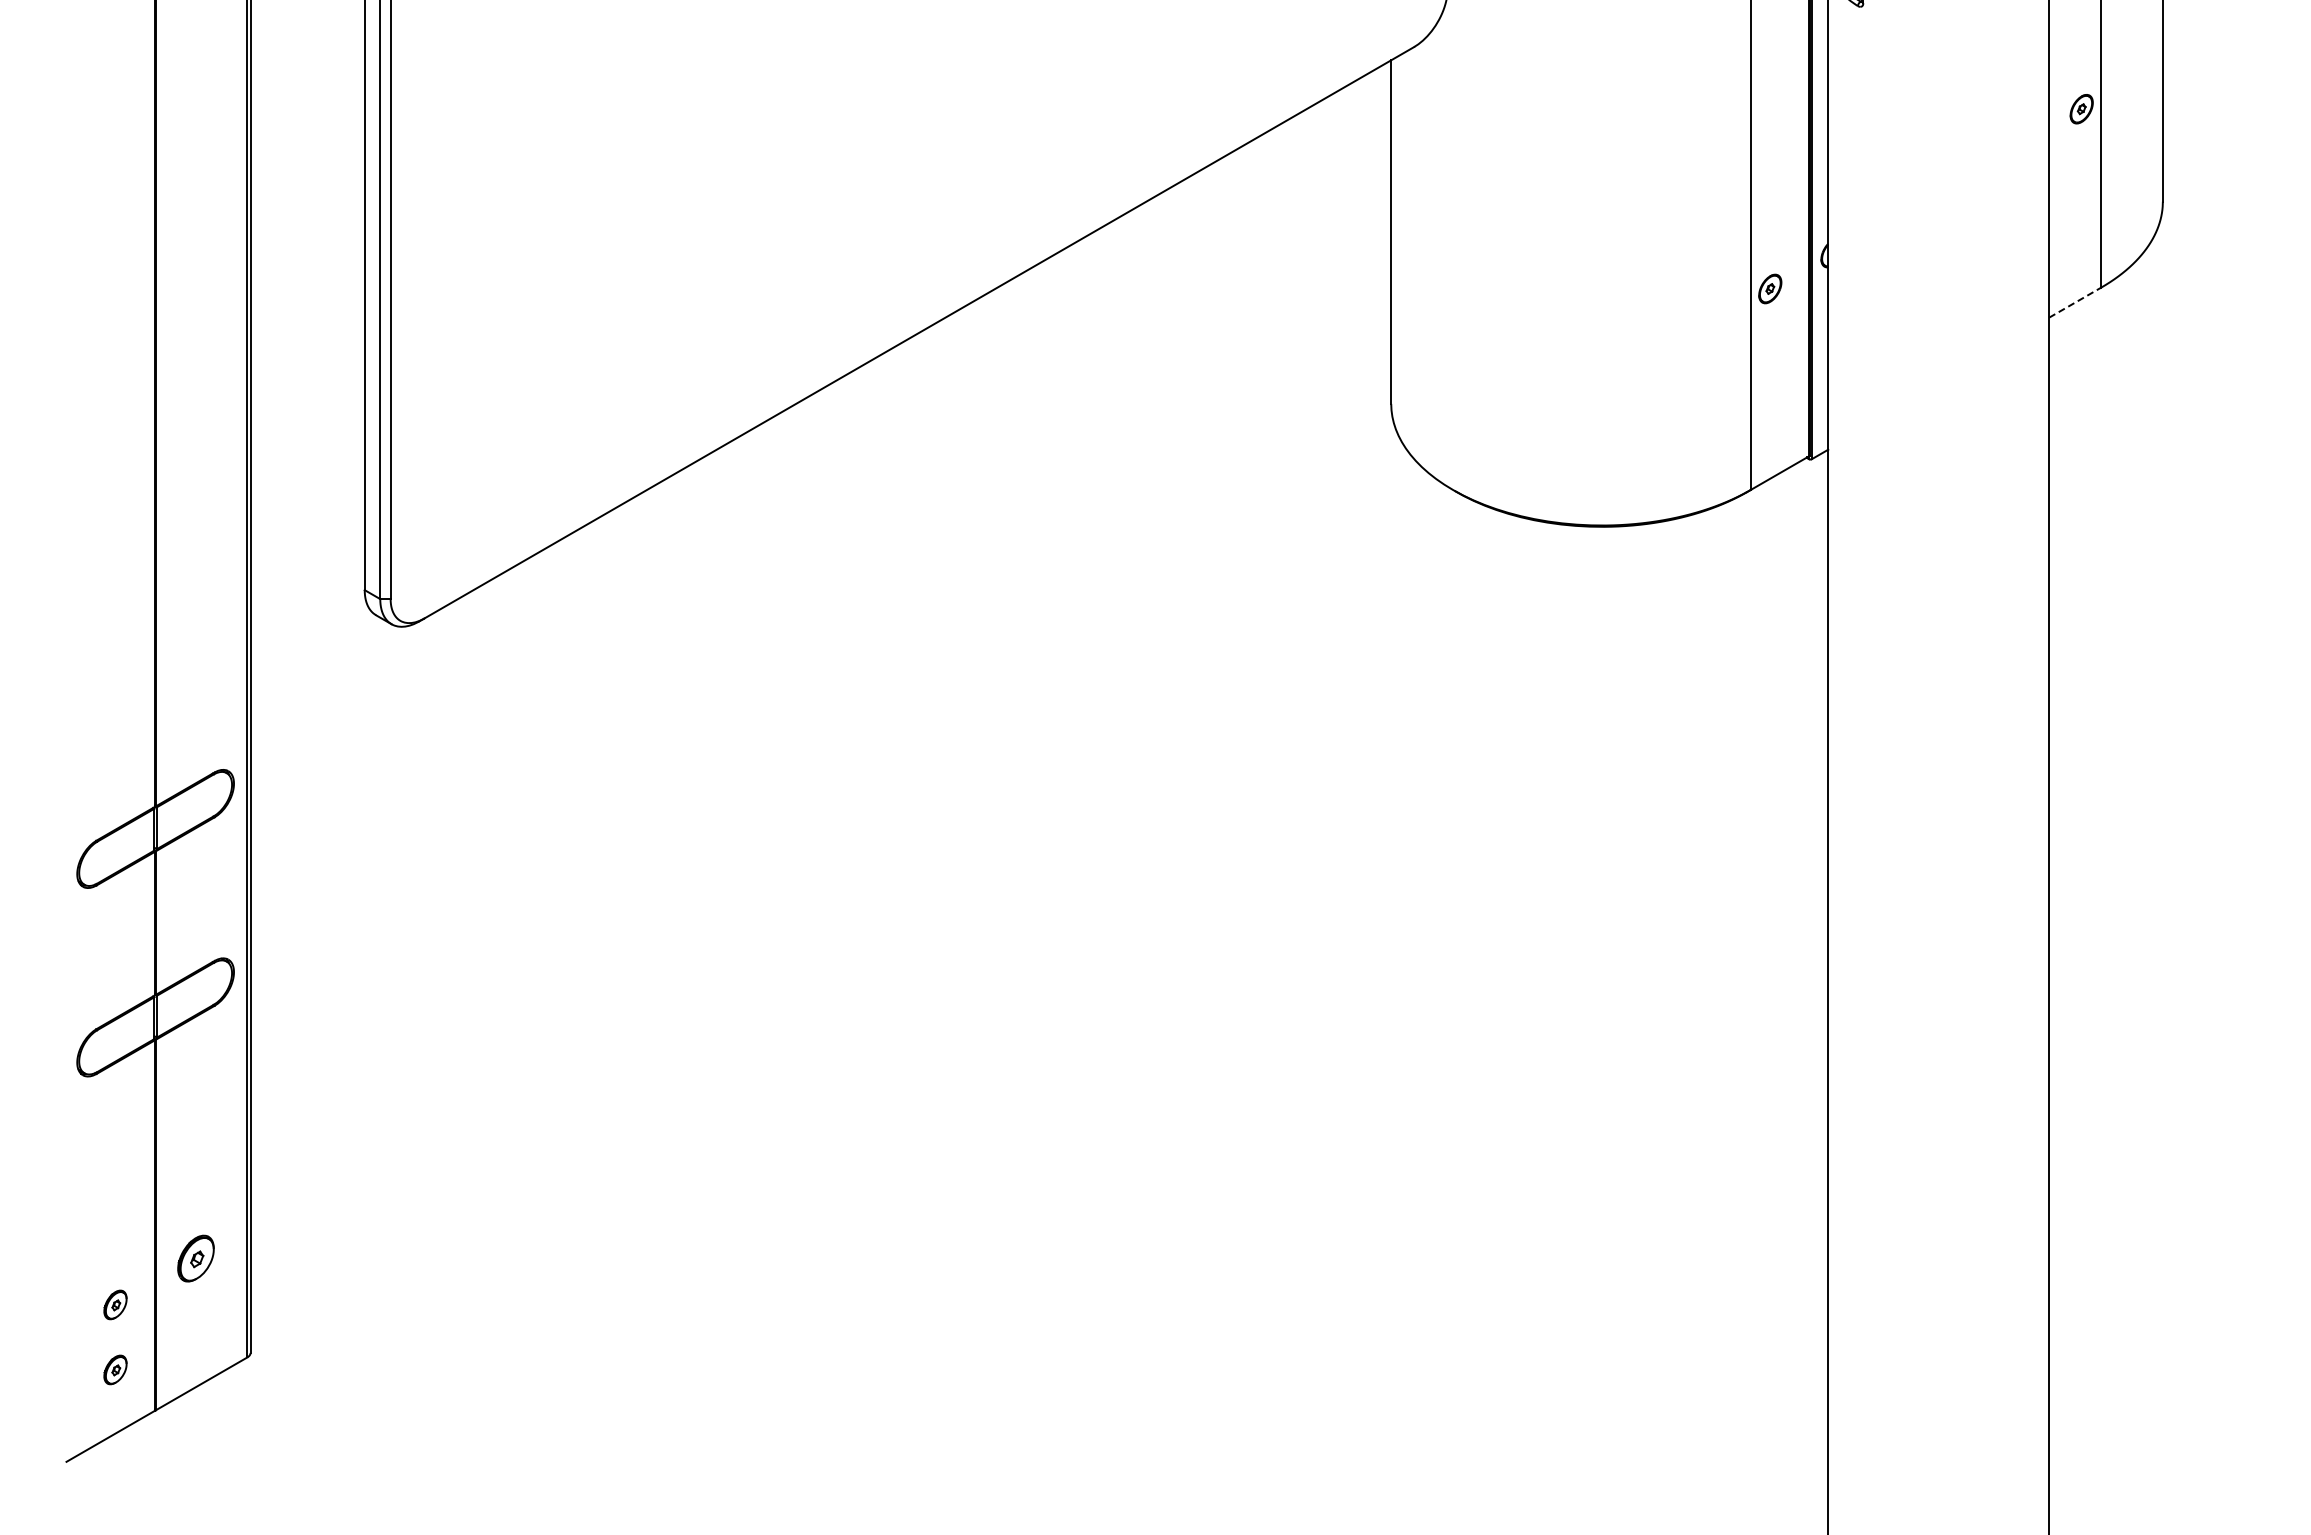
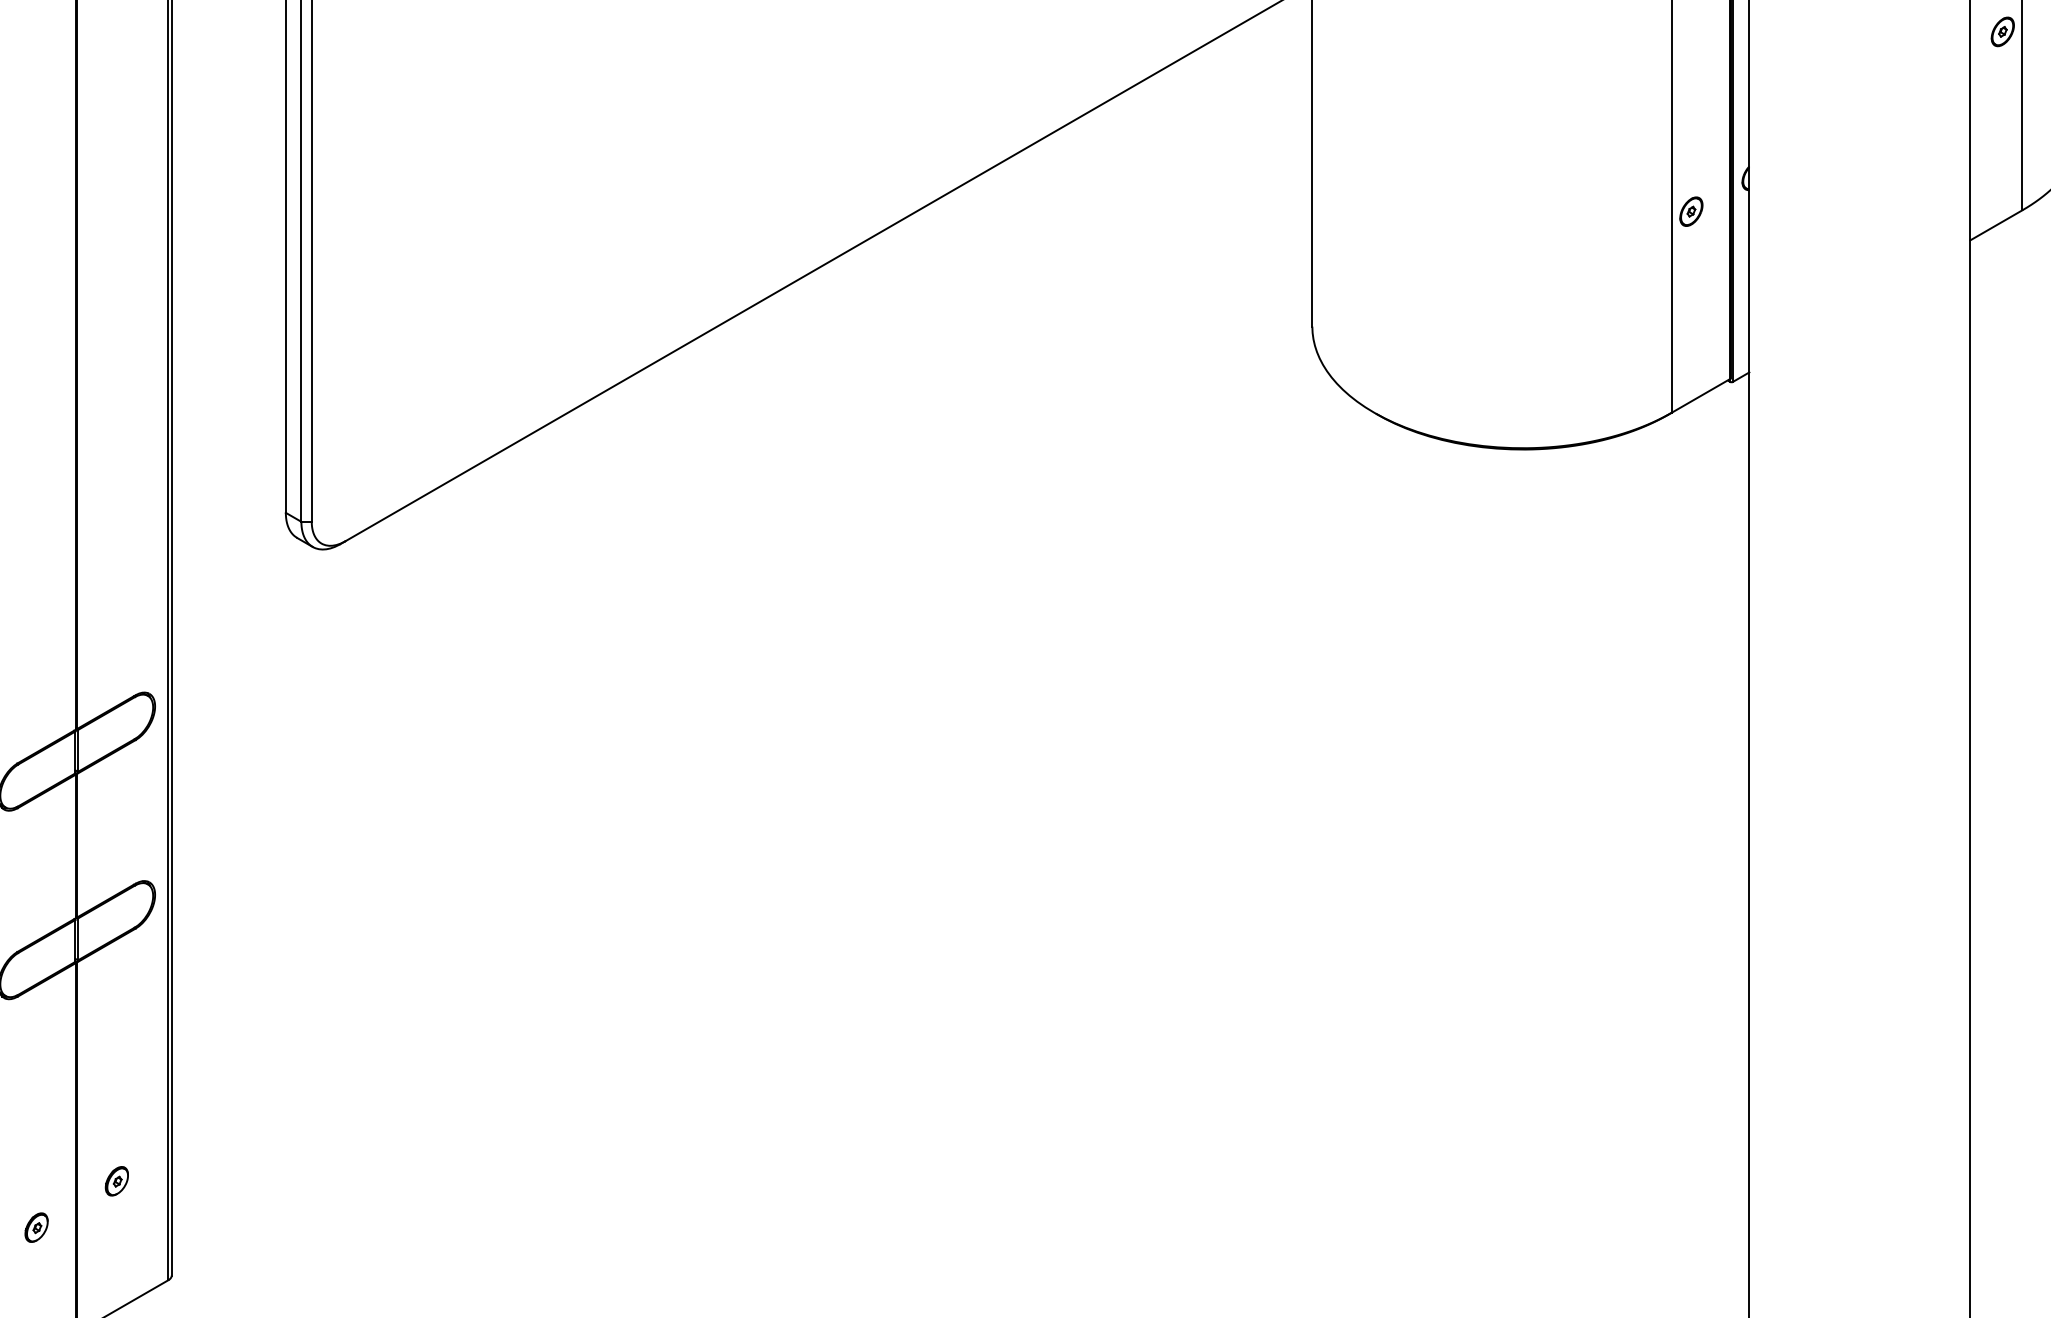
line: (2075, 302) -> (1996, 225), dashed -> solid
part: (195, 1258) -> (116, 1181), size x0.62
part: (115, 1369) -> (36, 1292), removed

